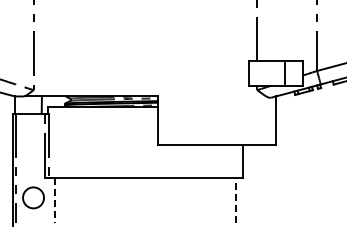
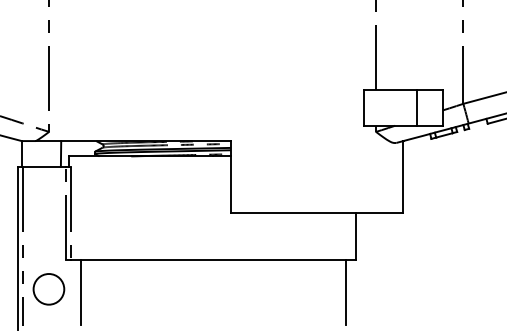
line: (236, 199) -> (345, 291), dashed -> solid
line: (55, 200) -> (81, 293), dashed -> solid

